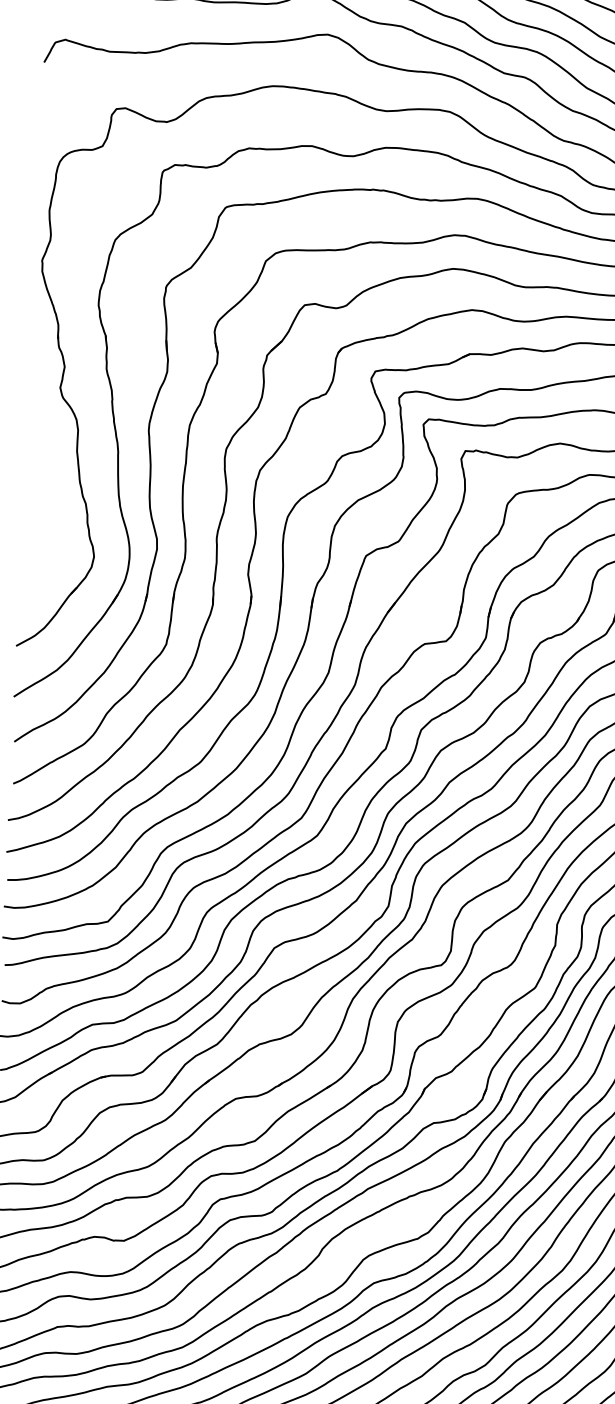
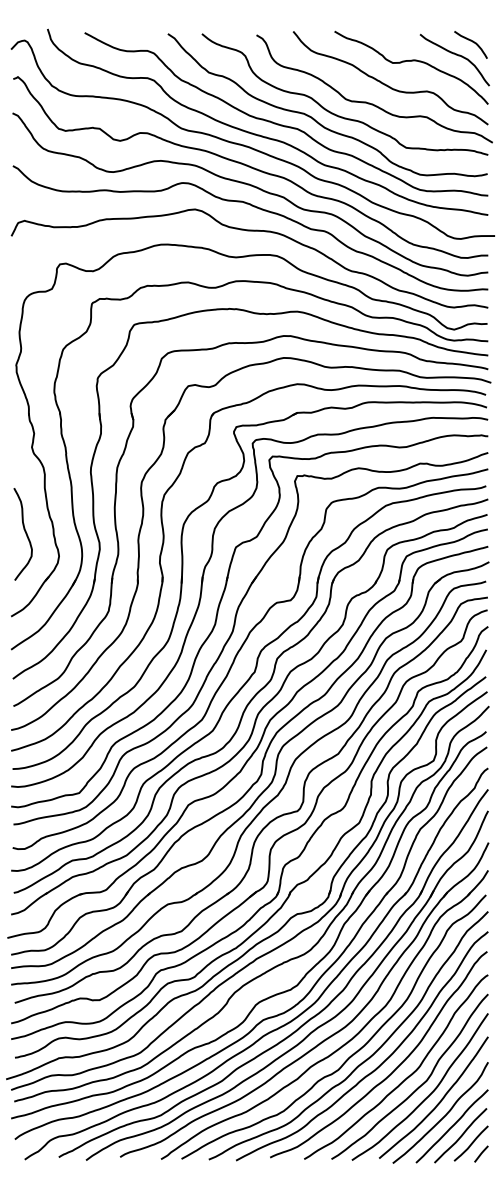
curve: (44, 521) -> (25, 534), added

